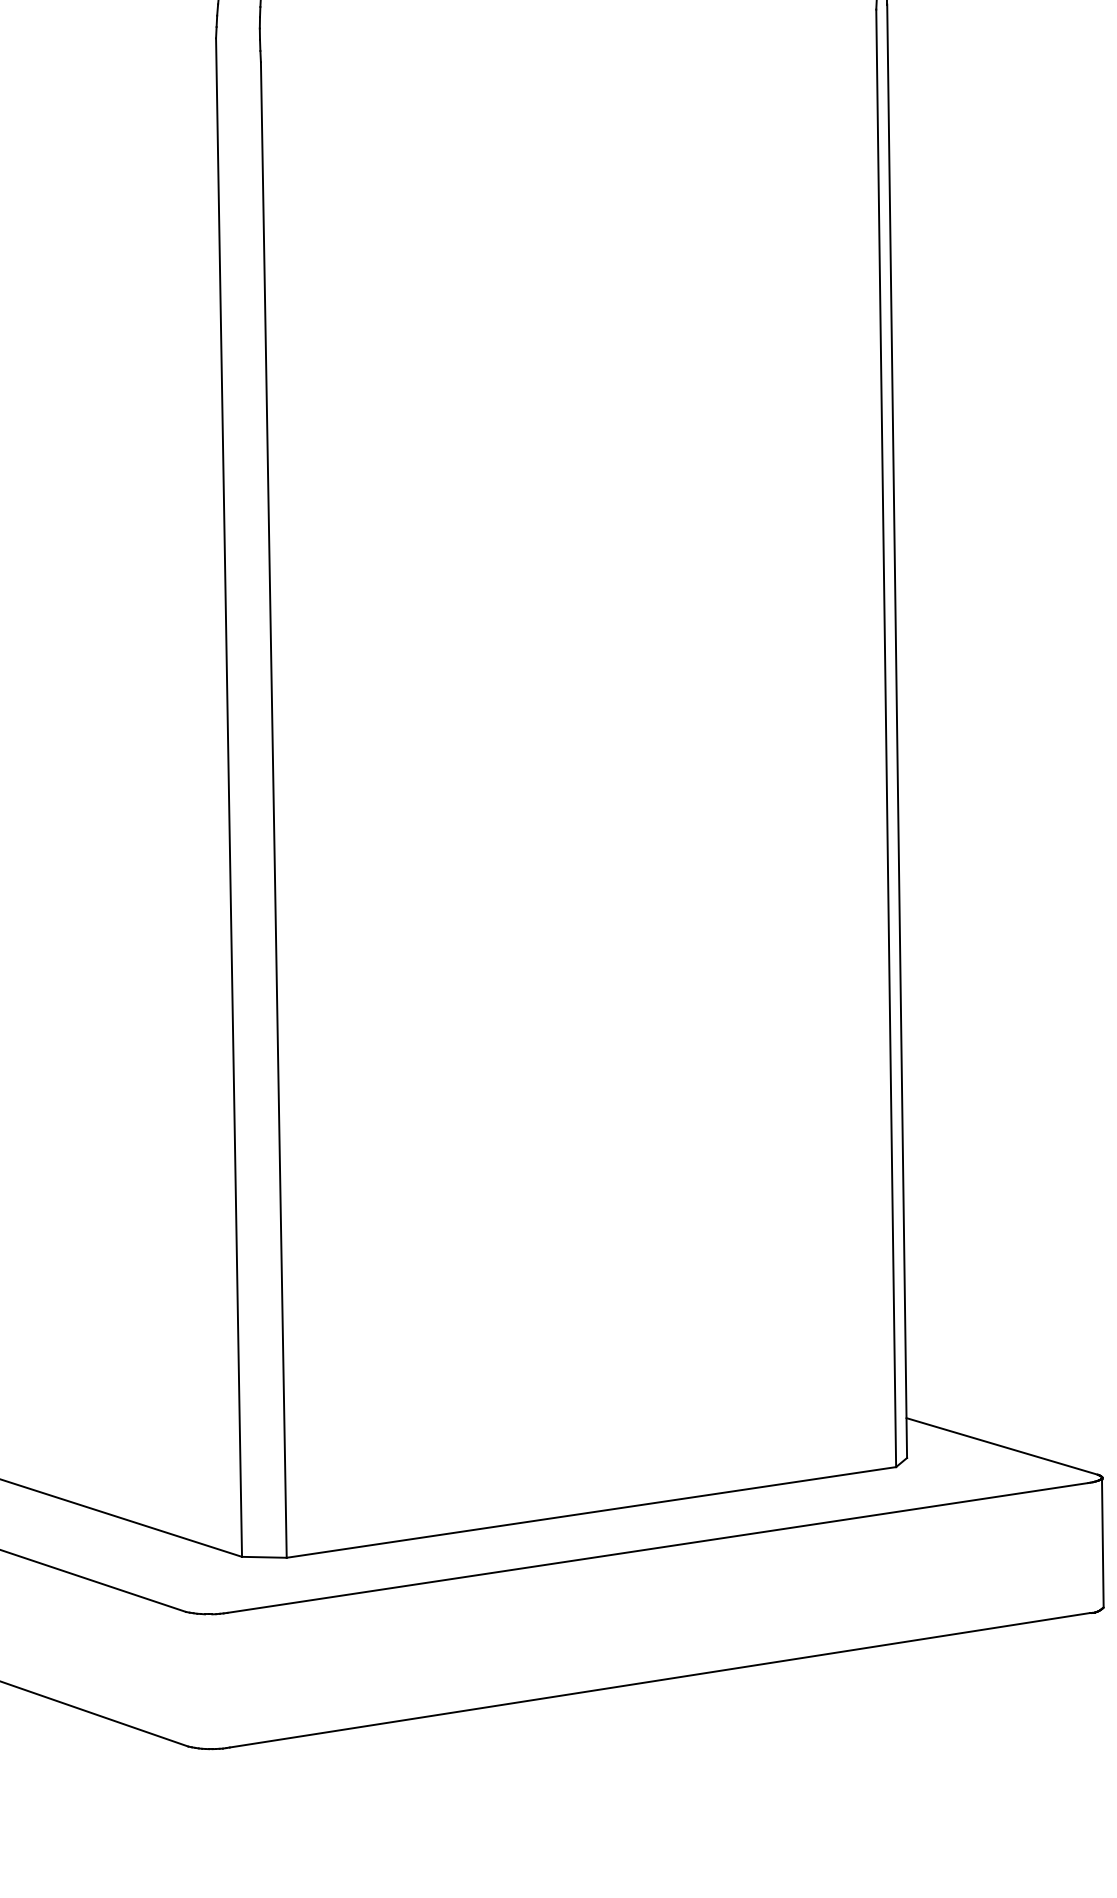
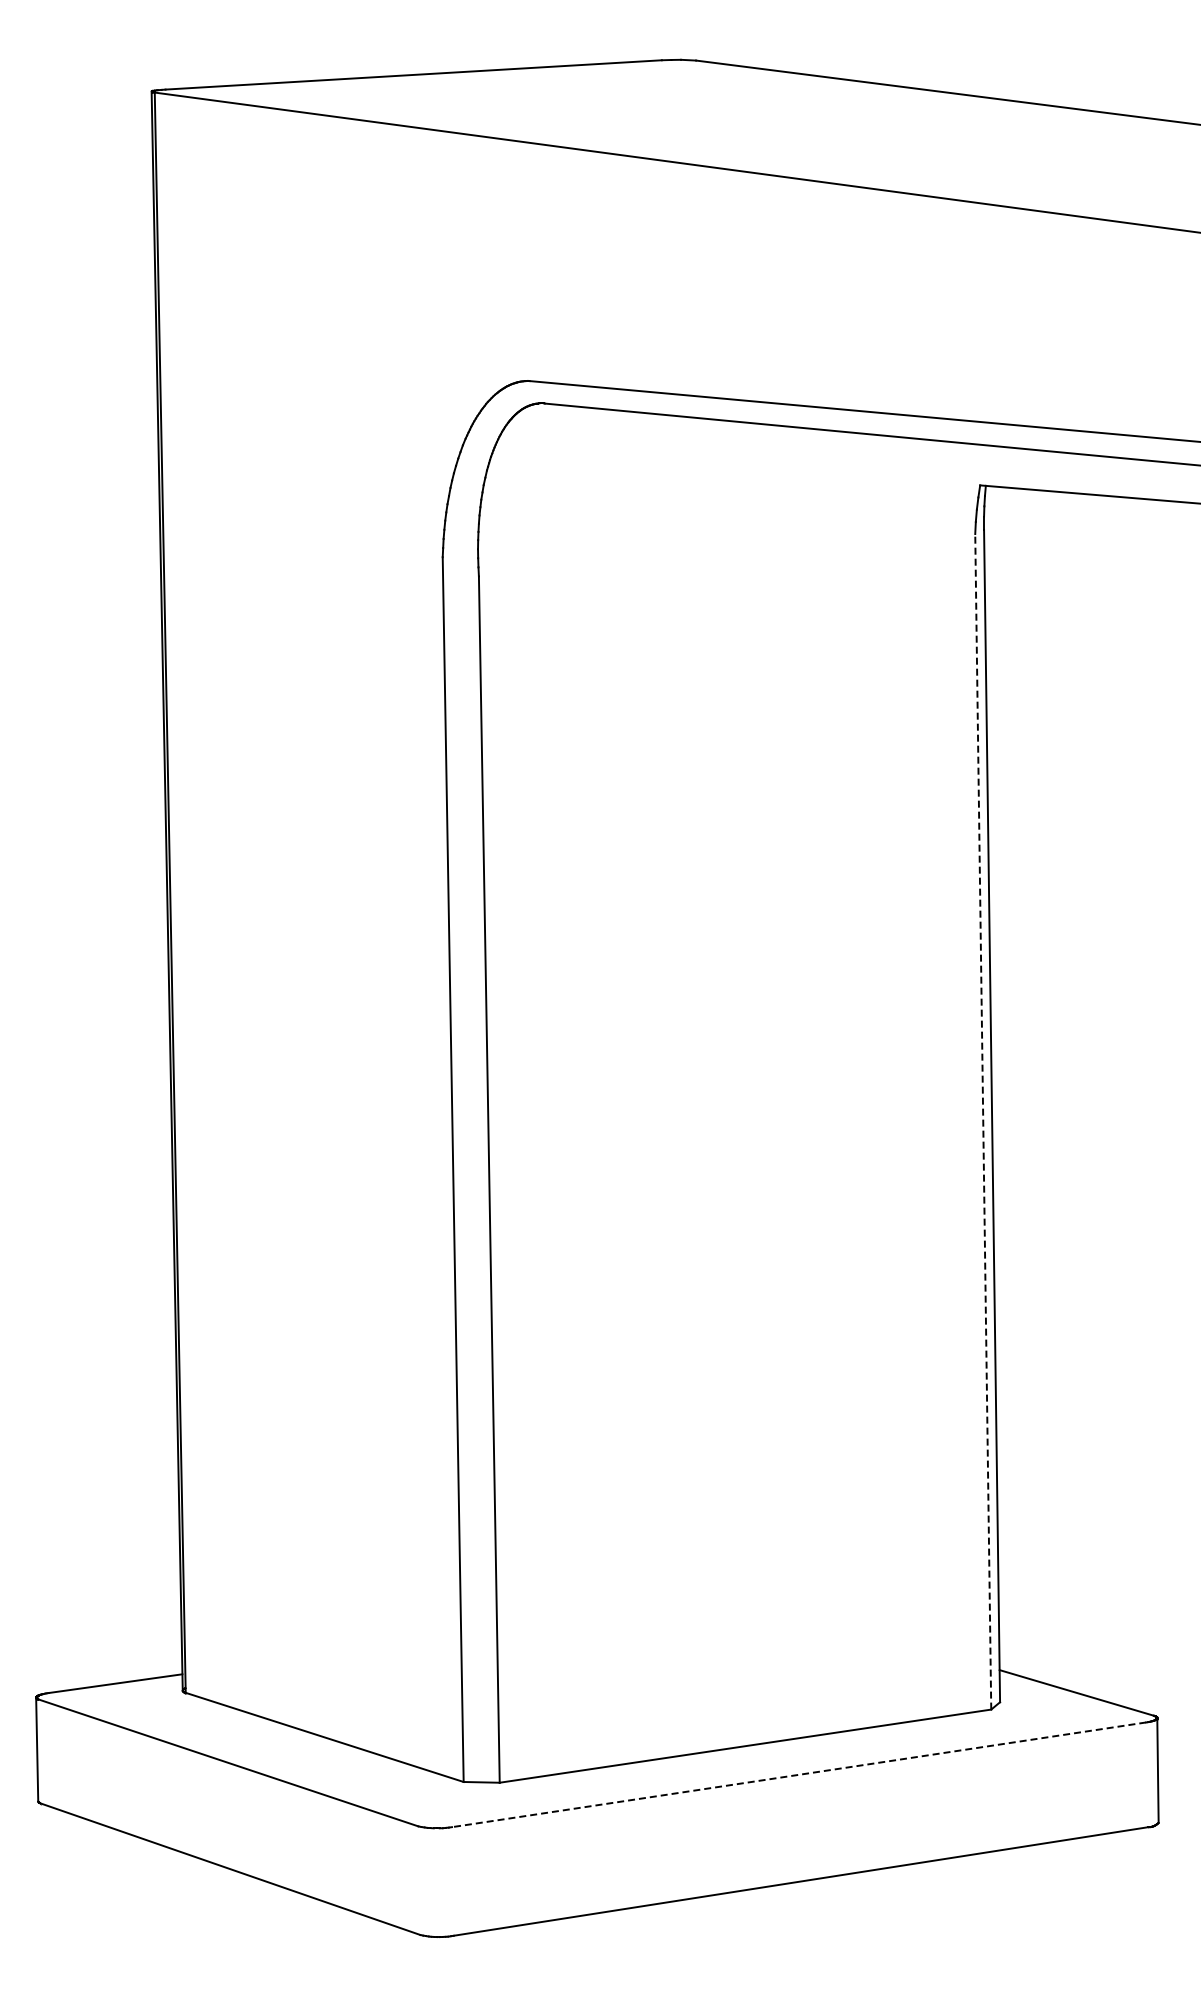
line: (886, 737) -> (983, 1121), solid -> dashed
line: (657, 1547) -> (798, 1774), solid -> dashed

